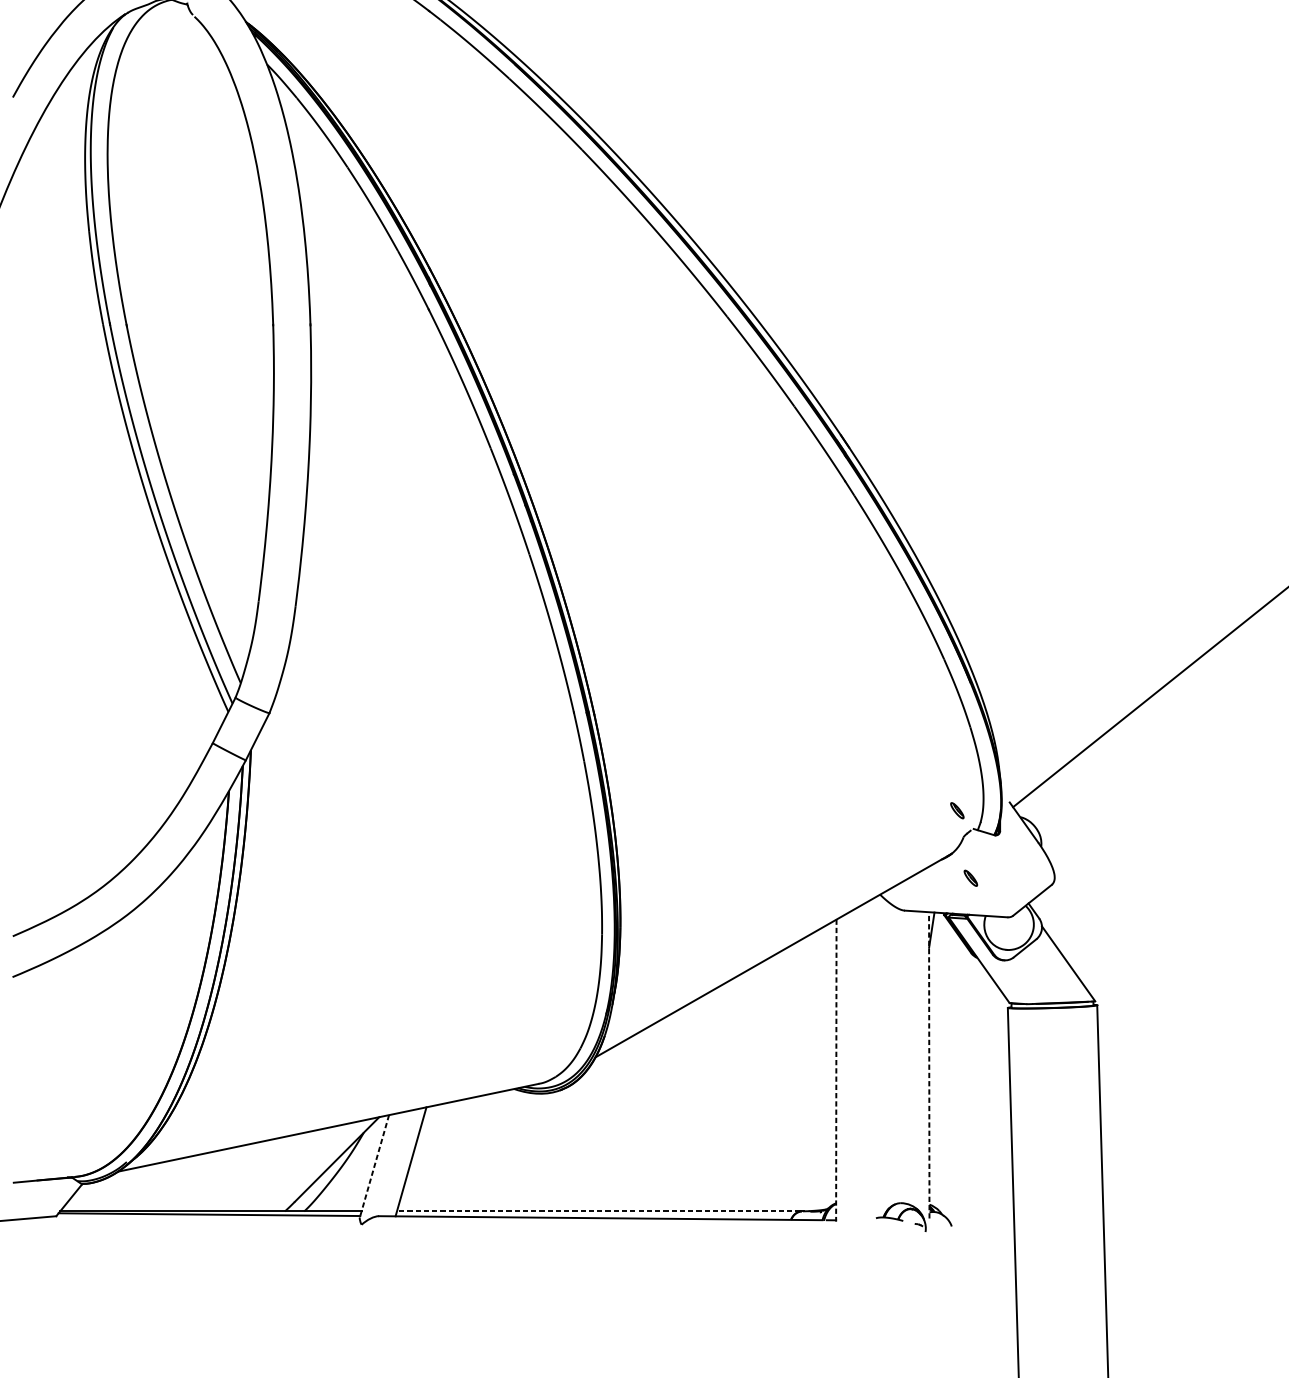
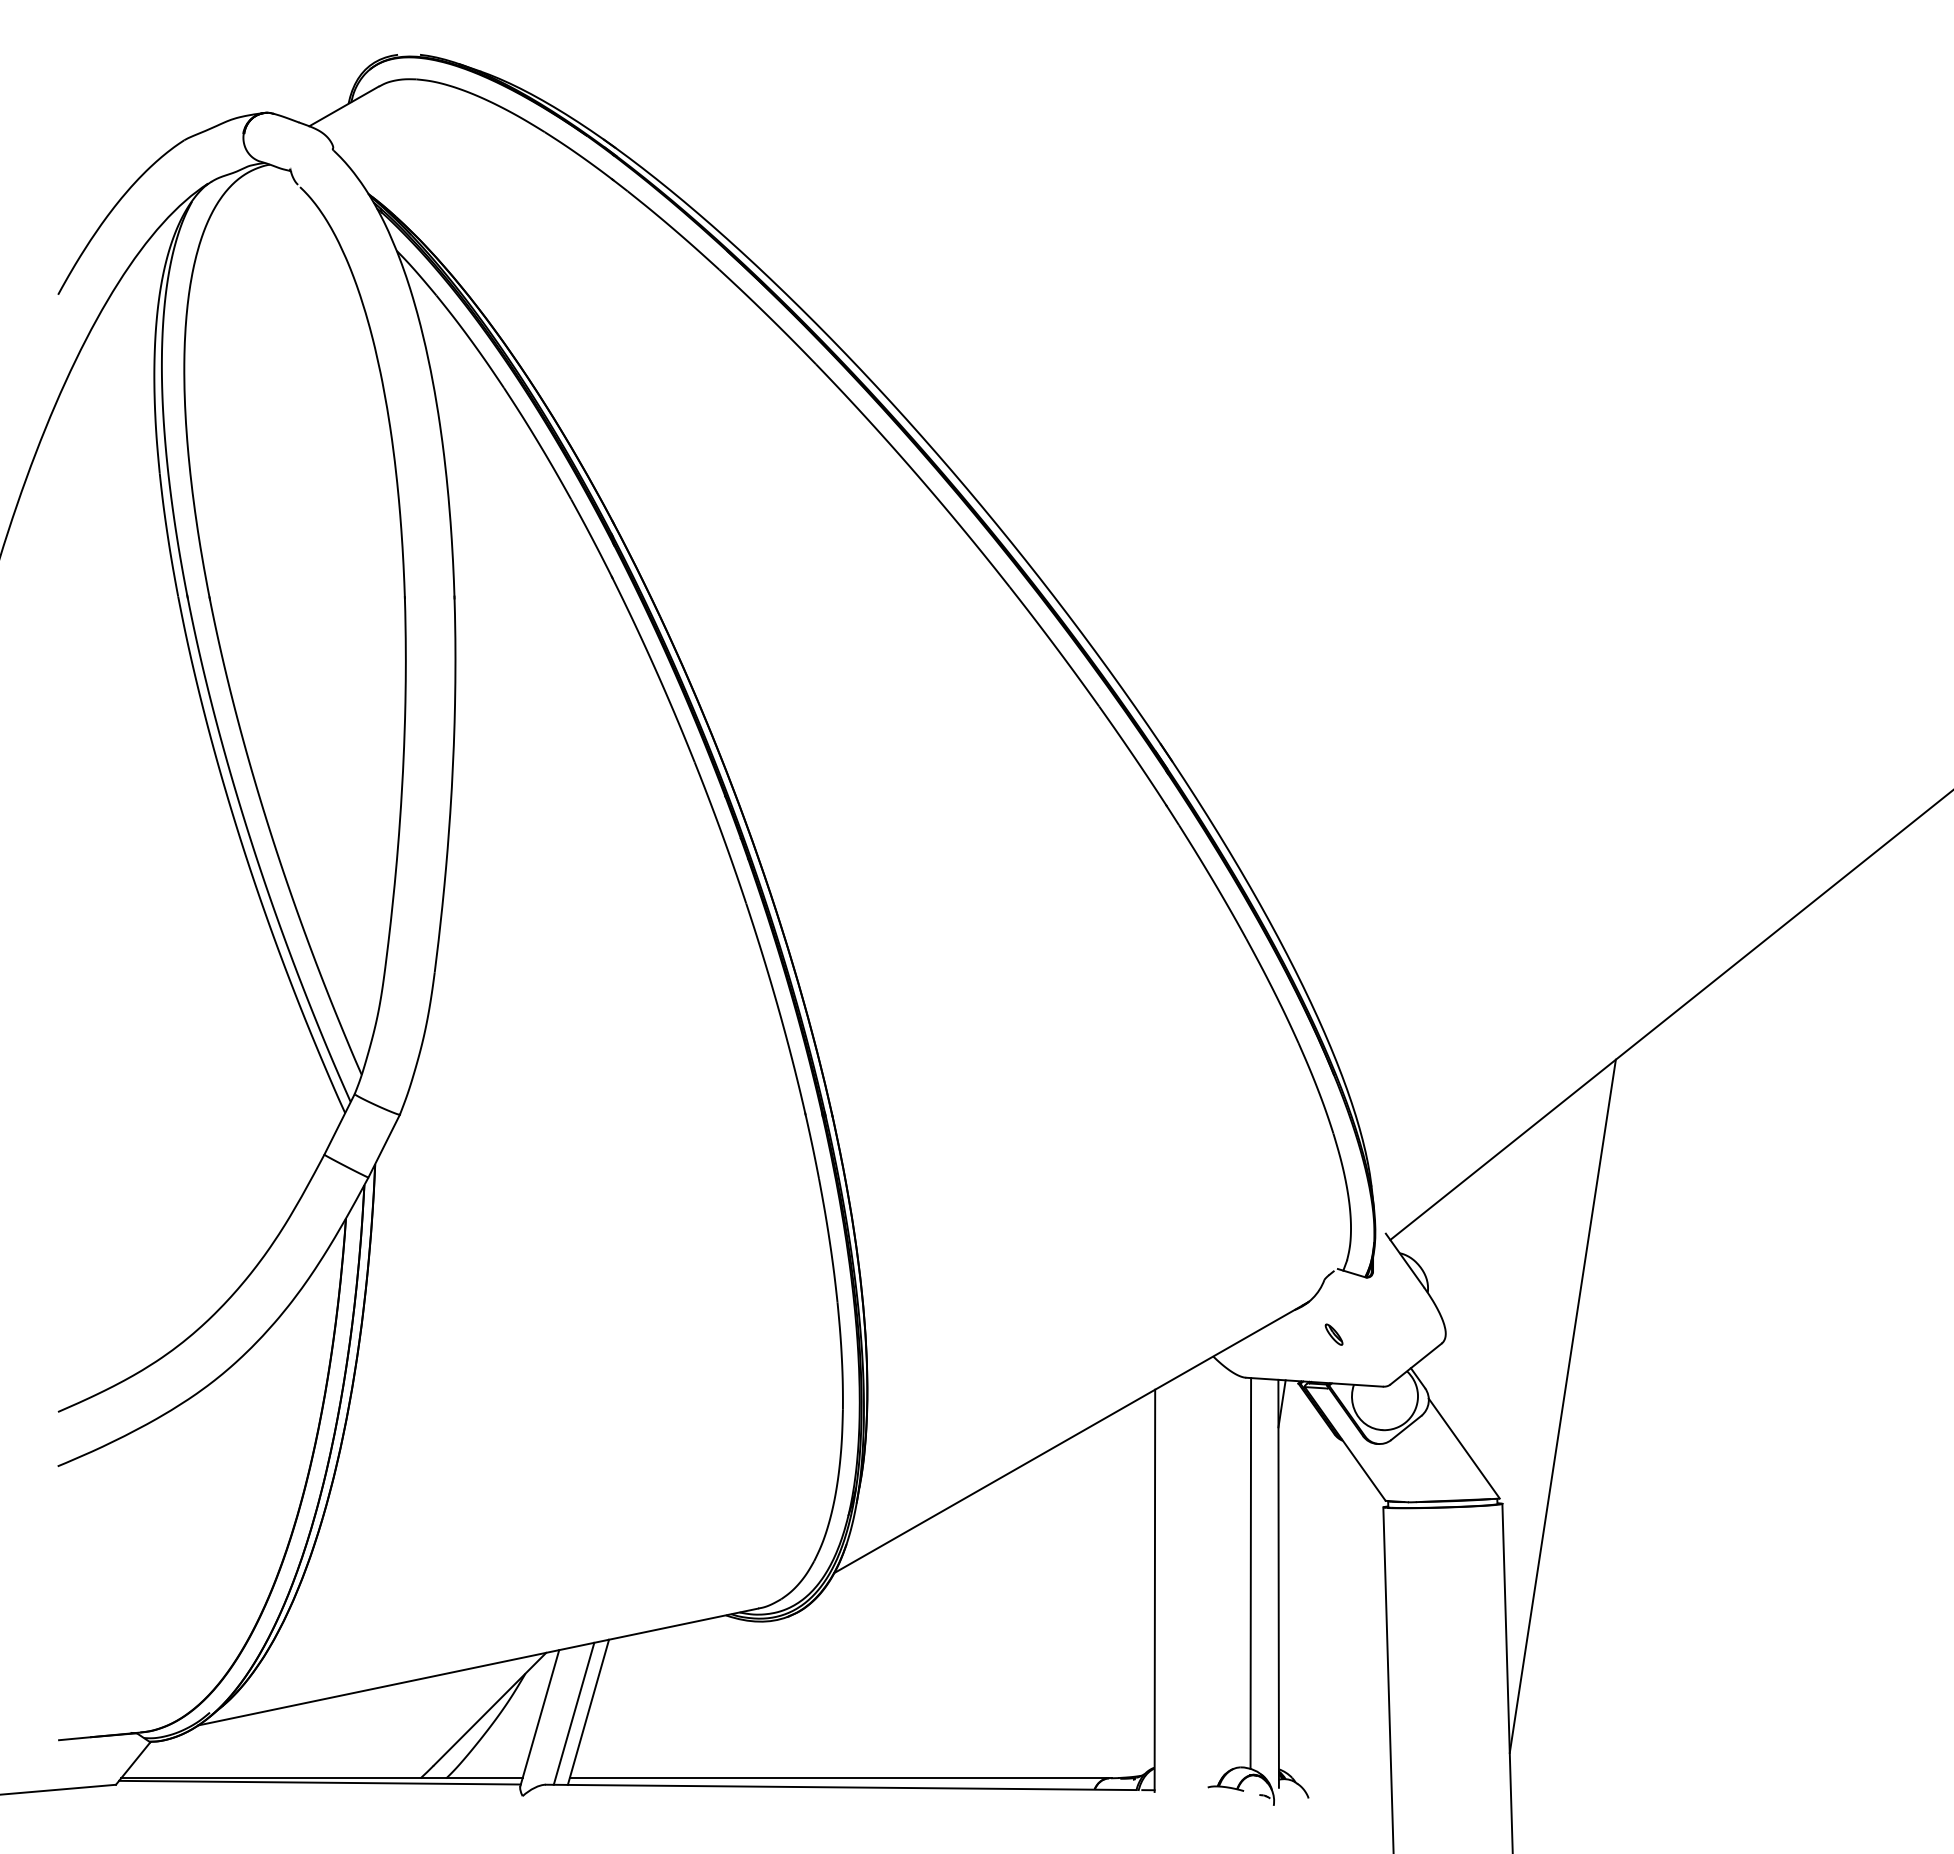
part: (956, 810) -> (1315, 1244), removed
line: (1142, 931) -> (1562, 1405), added
line: (908, 1057) -> (1250, 1573), added
line: (929, 1065) -> (1278, 1583), dashed -> solid
line: (836, 1071) -> (1154, 1591), dashed -> solid
line: (399, 1162) -> (573, 1713), added
line: (374, 1166) -> (539, 1718), dashed -> solid
line: (598, 1211) -> (838, 1778), dashed -> solid

